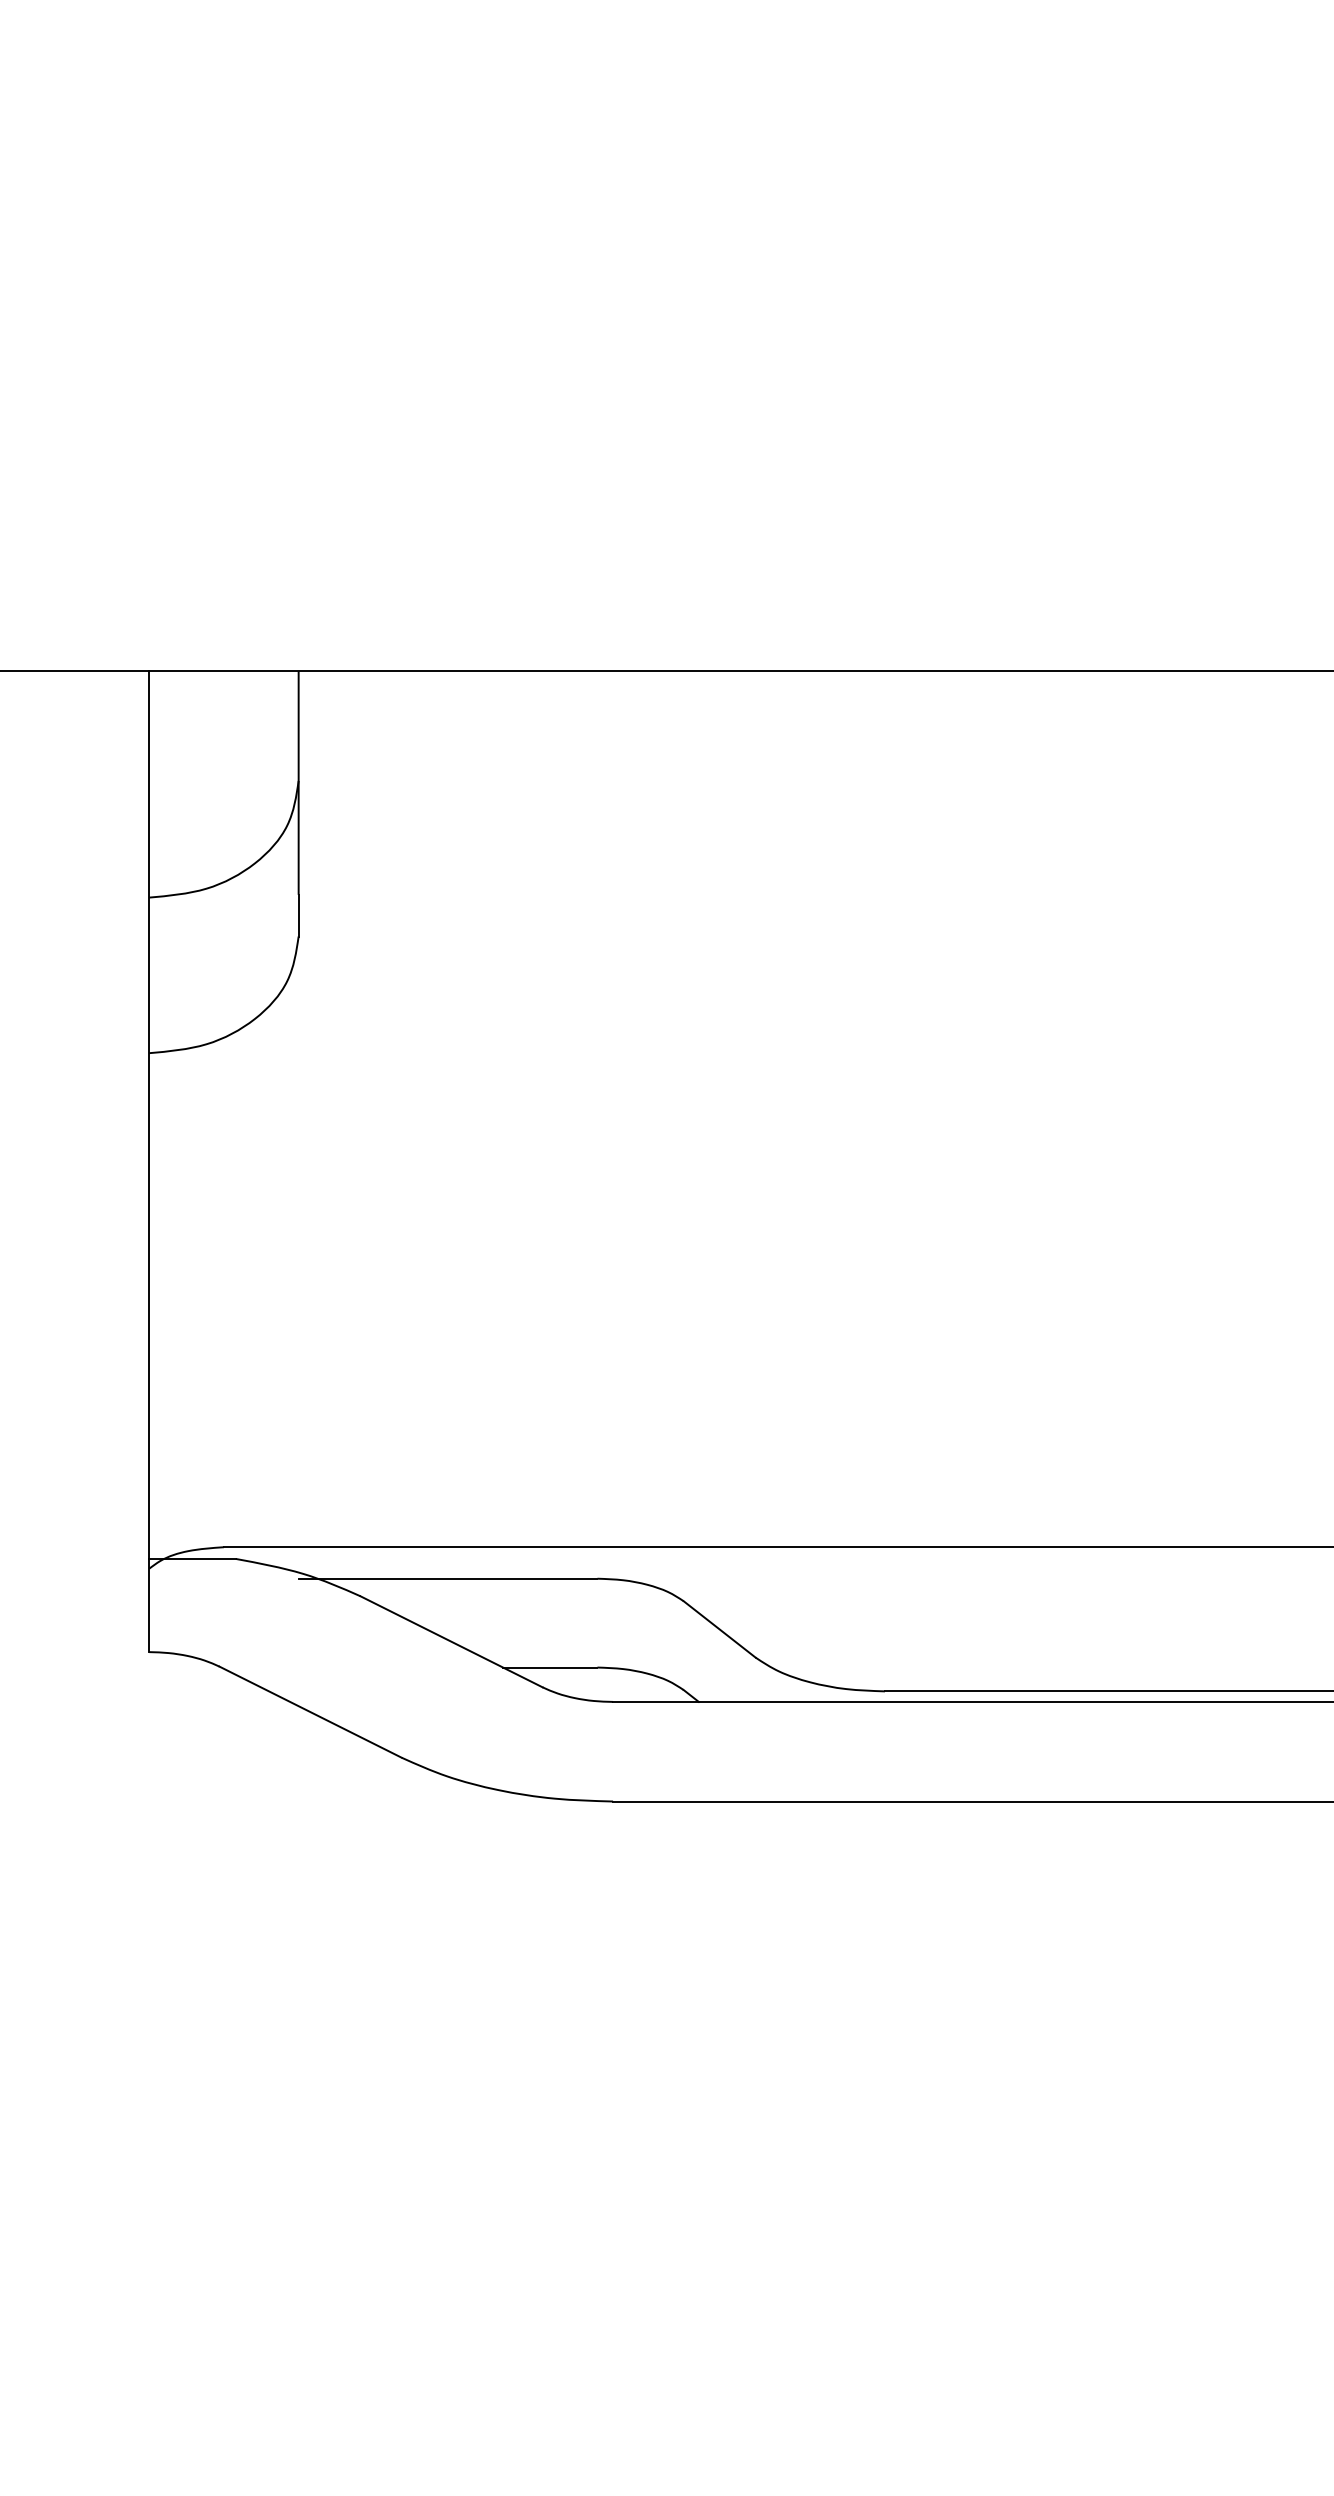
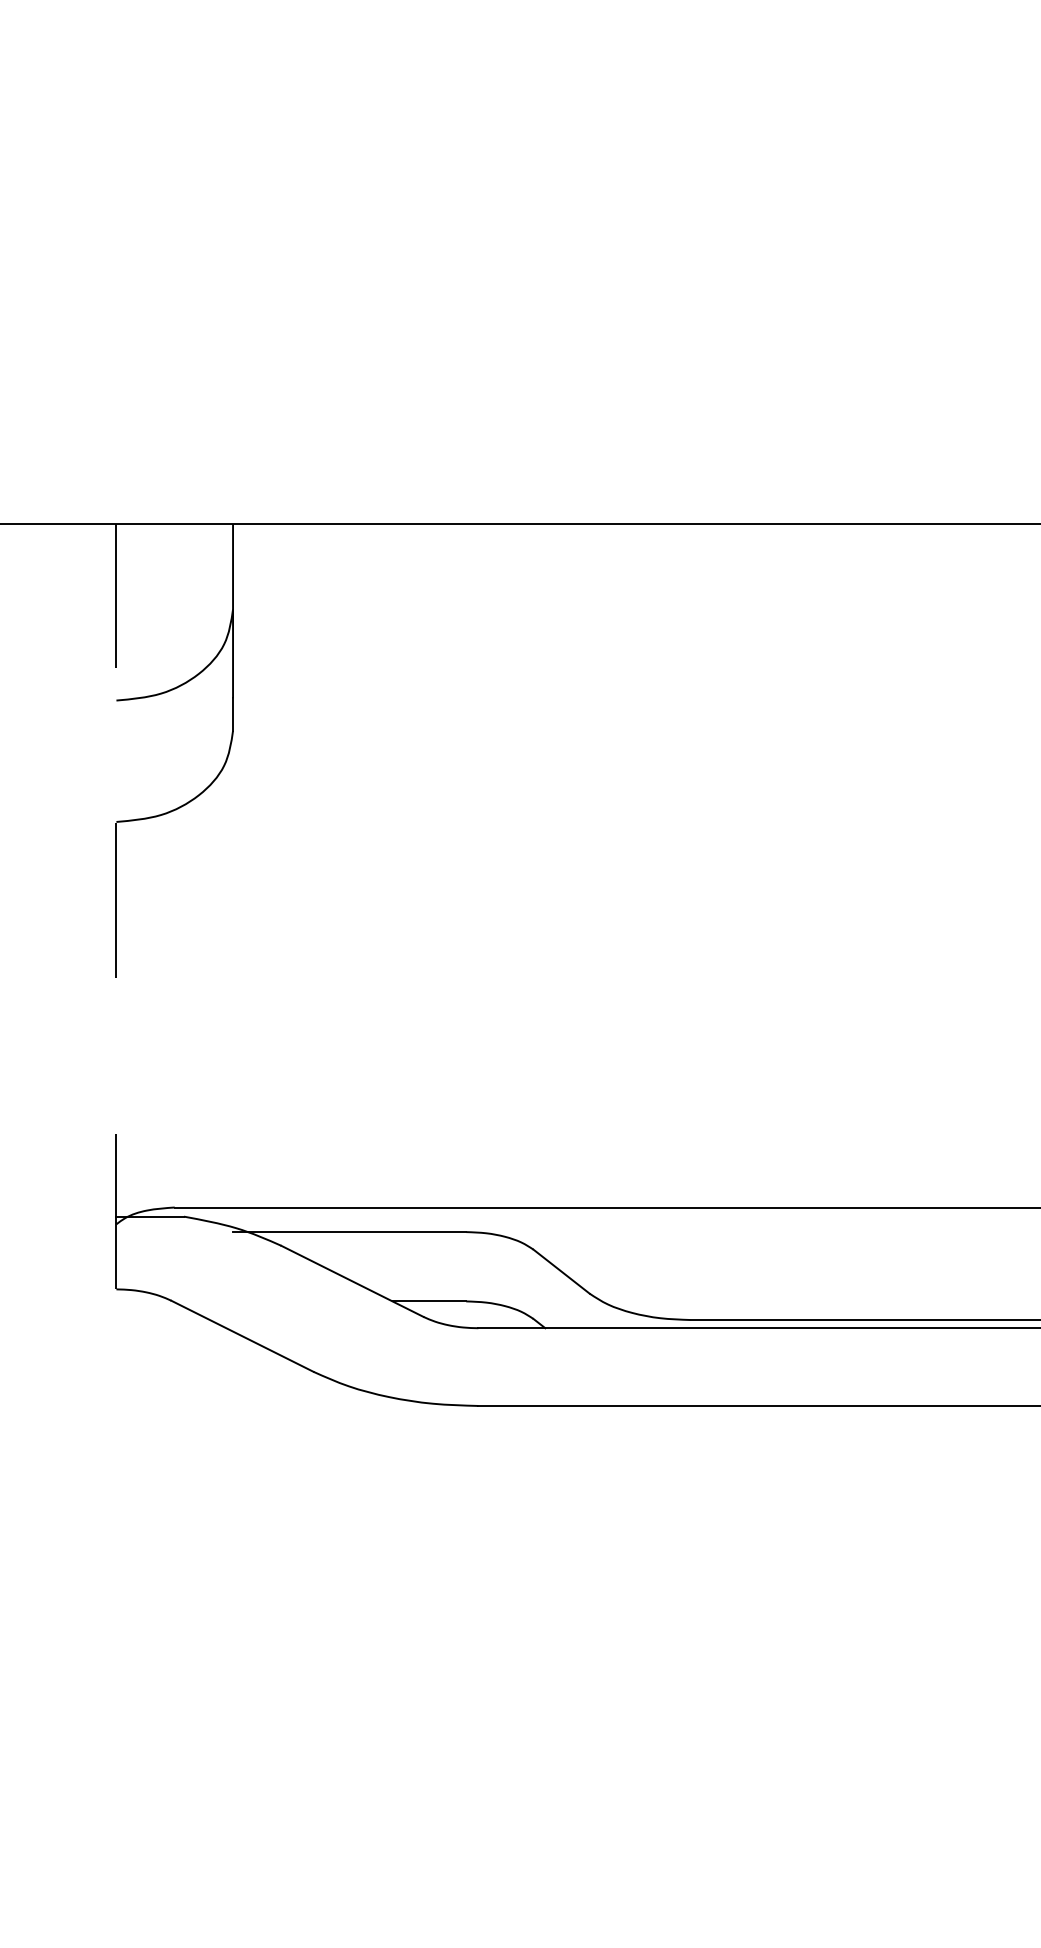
line: (149, 1161) -> (116, 906), solid -> dashed

